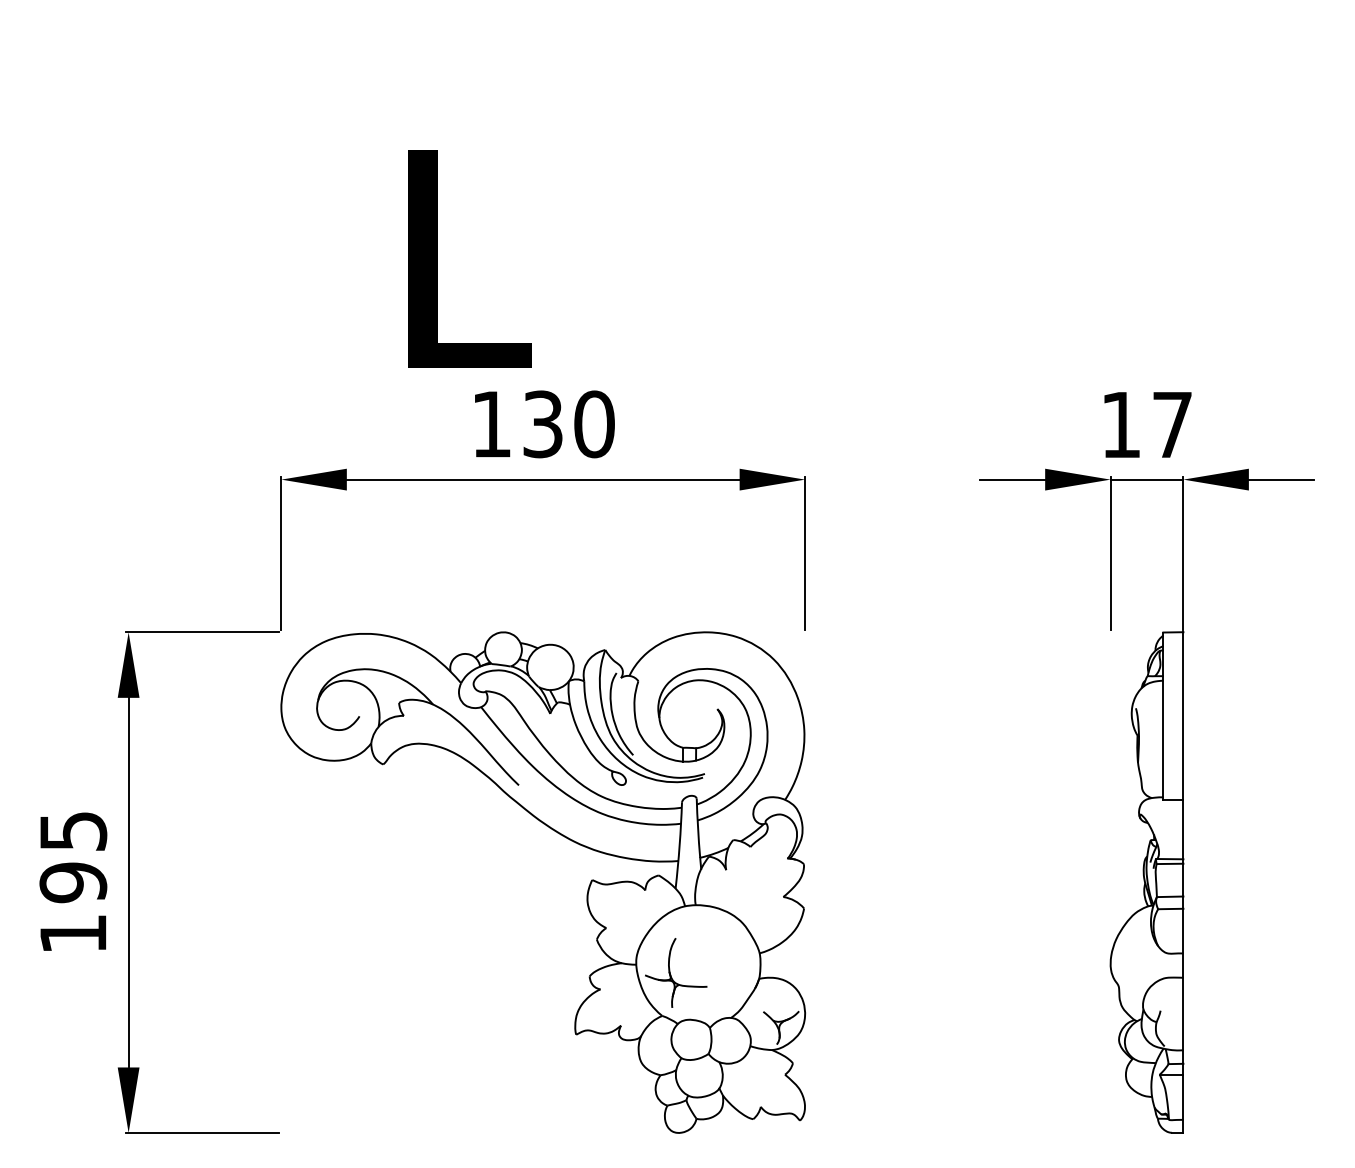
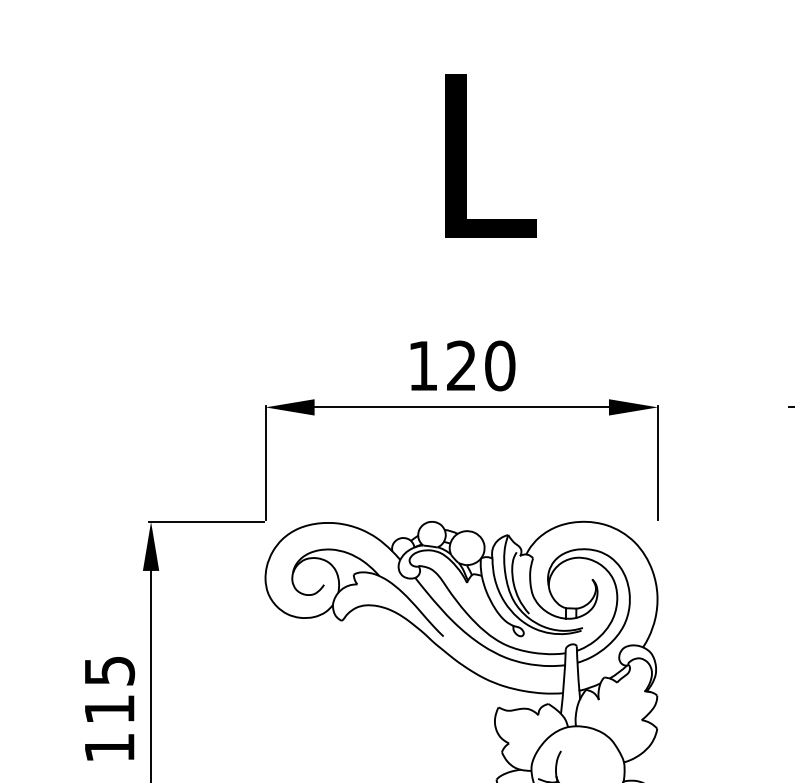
text: (469, 258) -> (490, 155), moved
text: (542, 424) -> (461, 366), 130 -> 120
text: (73, 882) -> (109, 709), 195 -> 115

